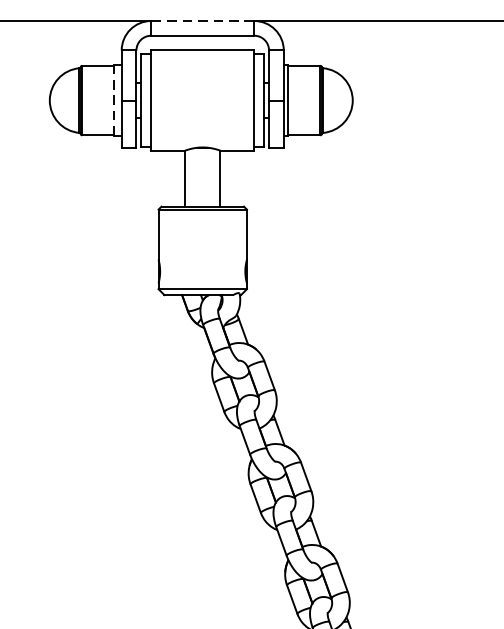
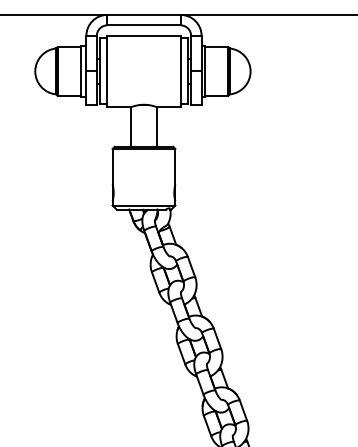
line: (203, 20) -> (144, 14), dashed -> solid
line: (114, 99) -> (81, 70), dashed -> solid

